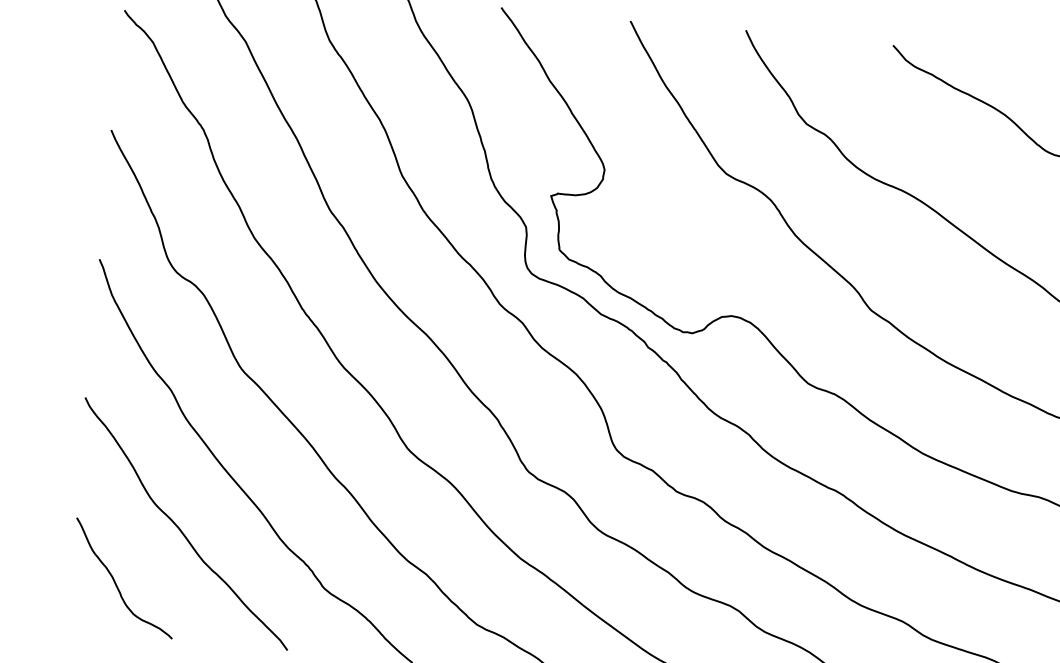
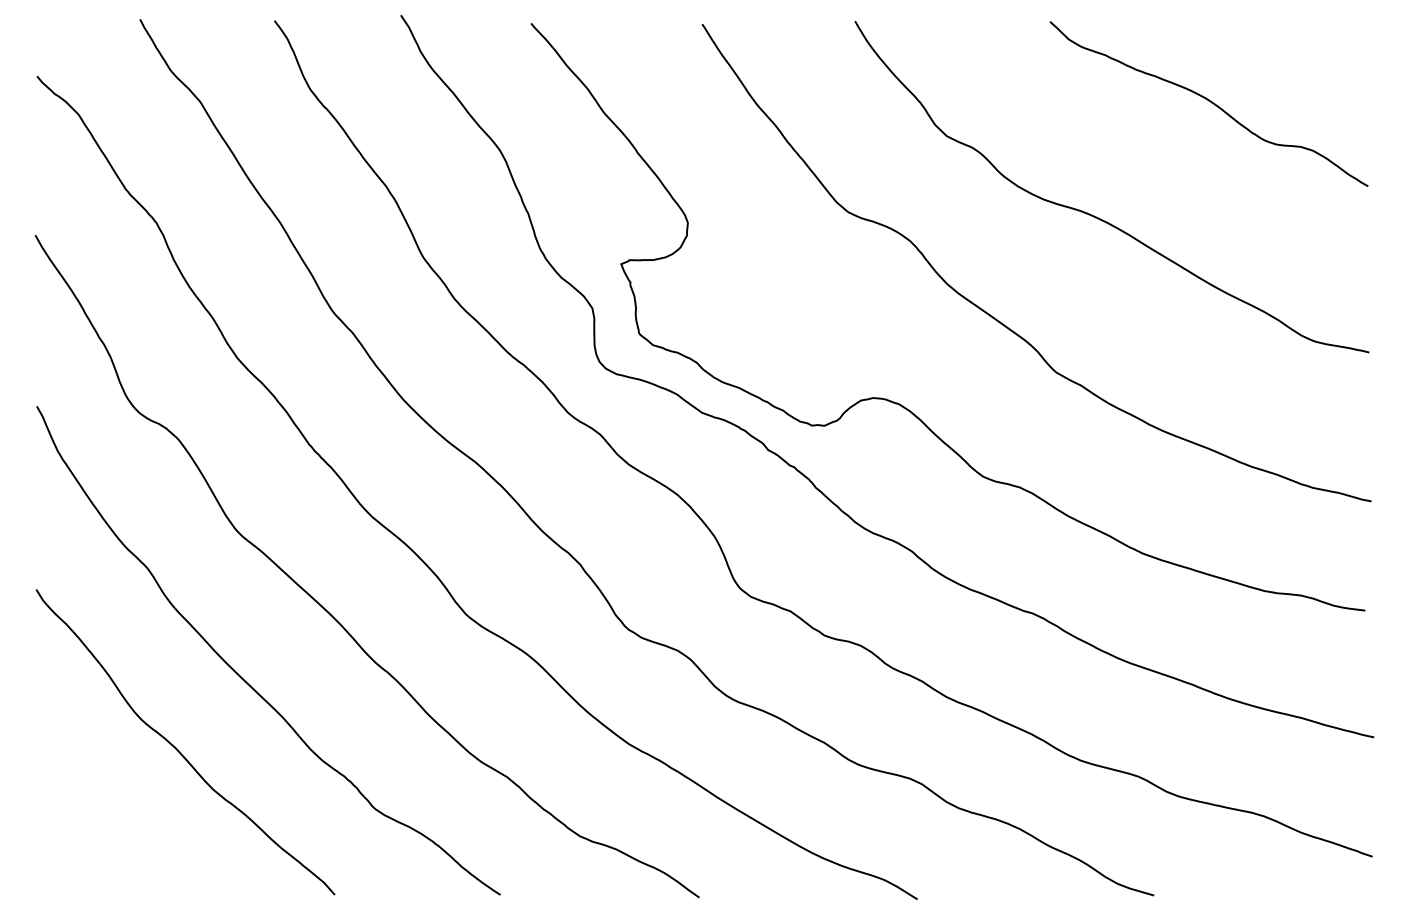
curve: (115, 581) -> (100, 827), removed

